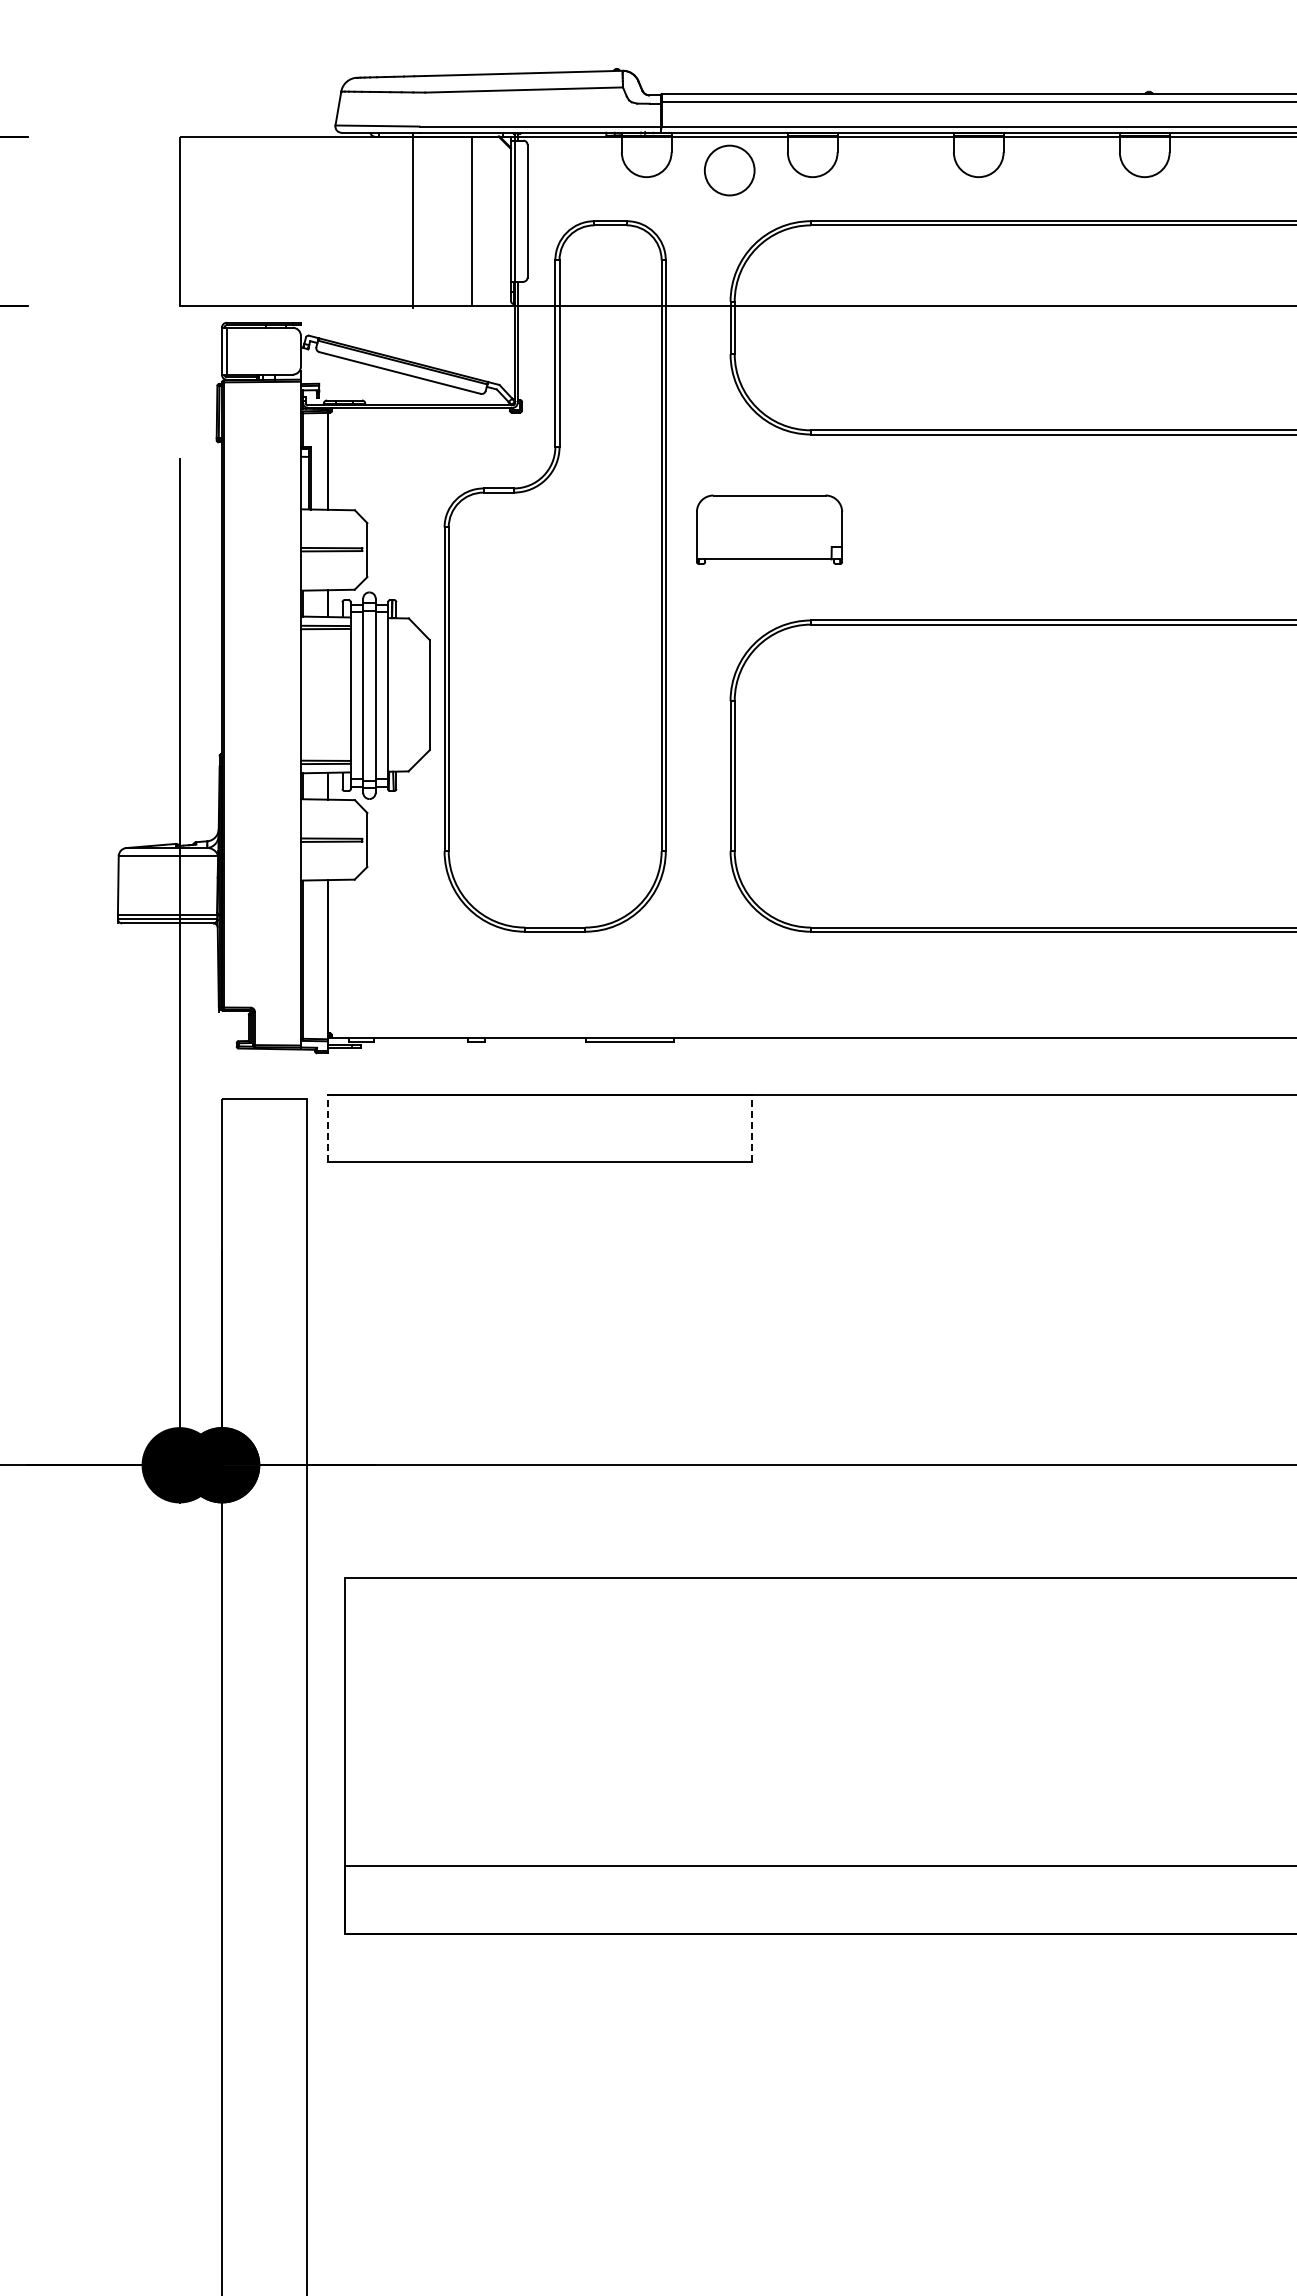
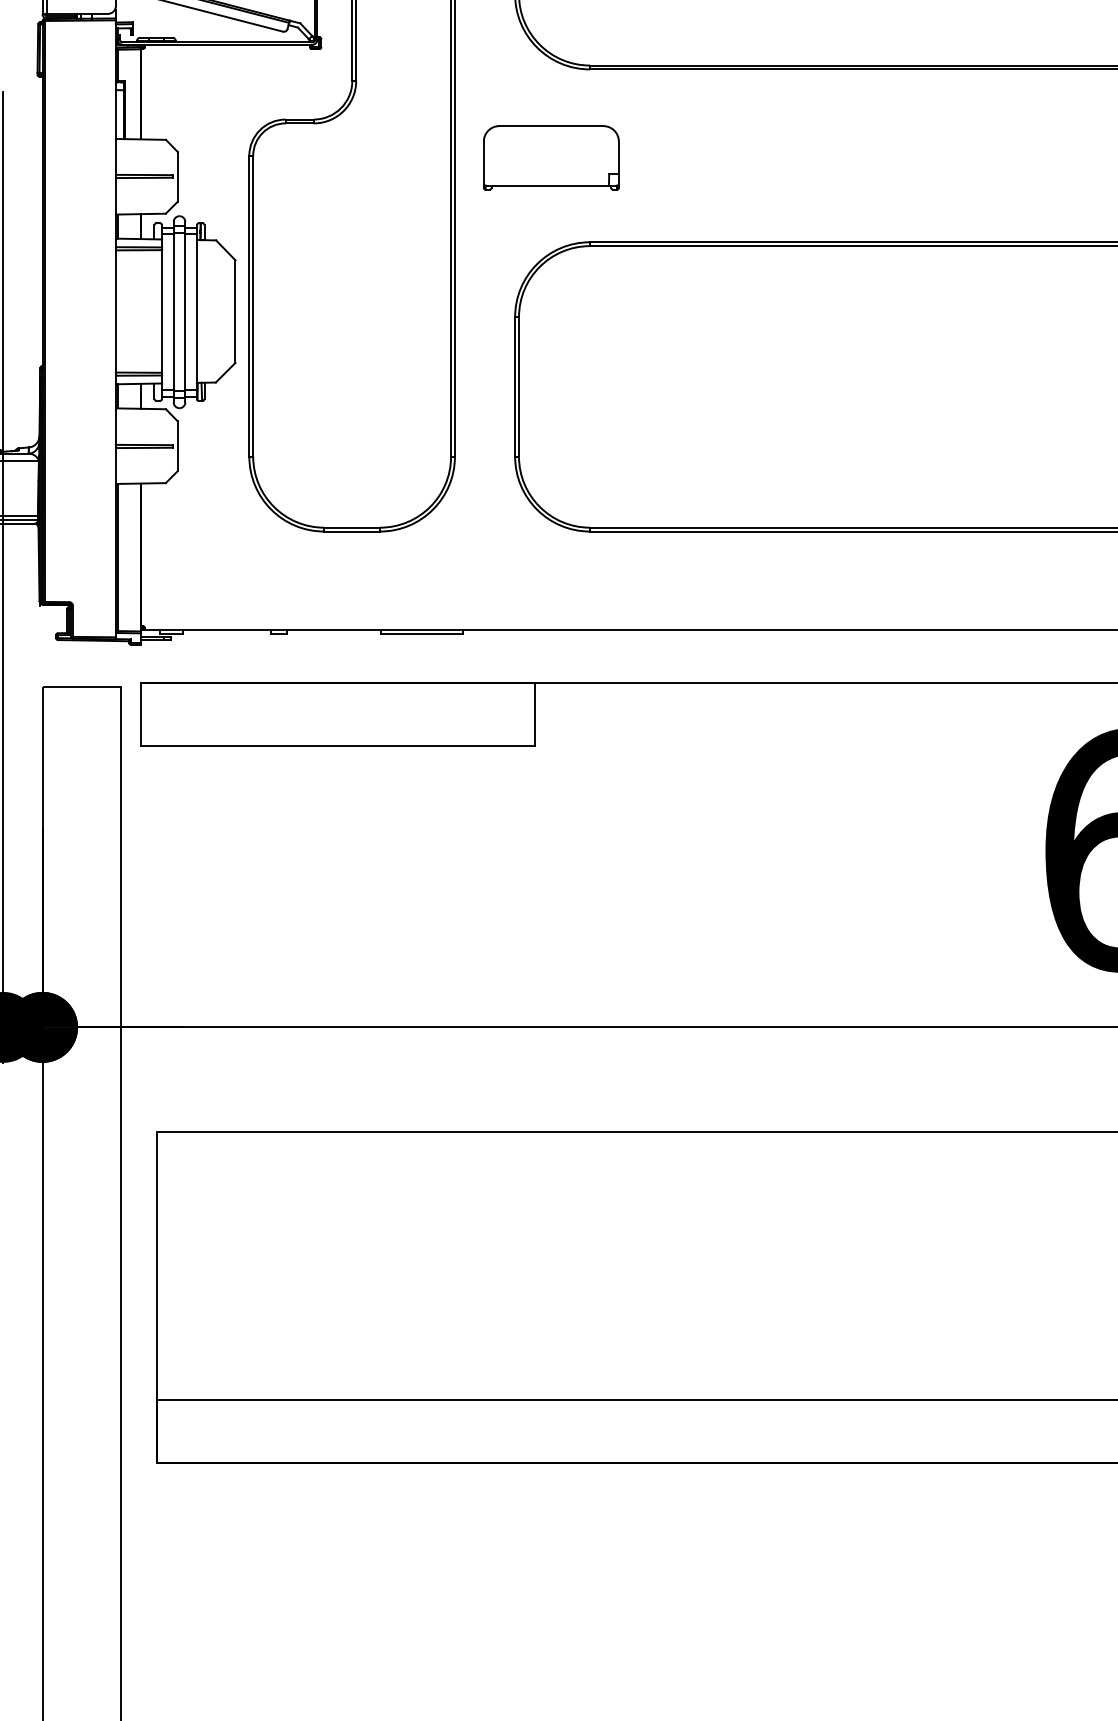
line: (328, 1128) -> (141, 714), dashed -> solid
line: (752, 1128) -> (535, 714), dashed -> solid

